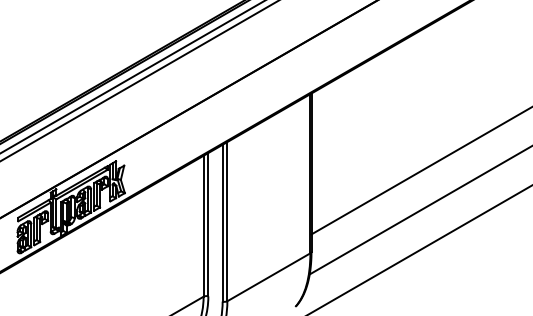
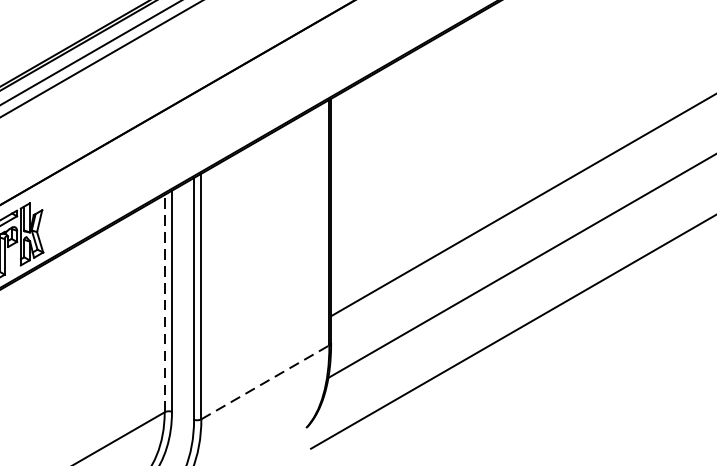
line: (203, 225) -> (164, 302), solid -> dashed
line: (268, 277) -> (264, 382), solid -> dashed

